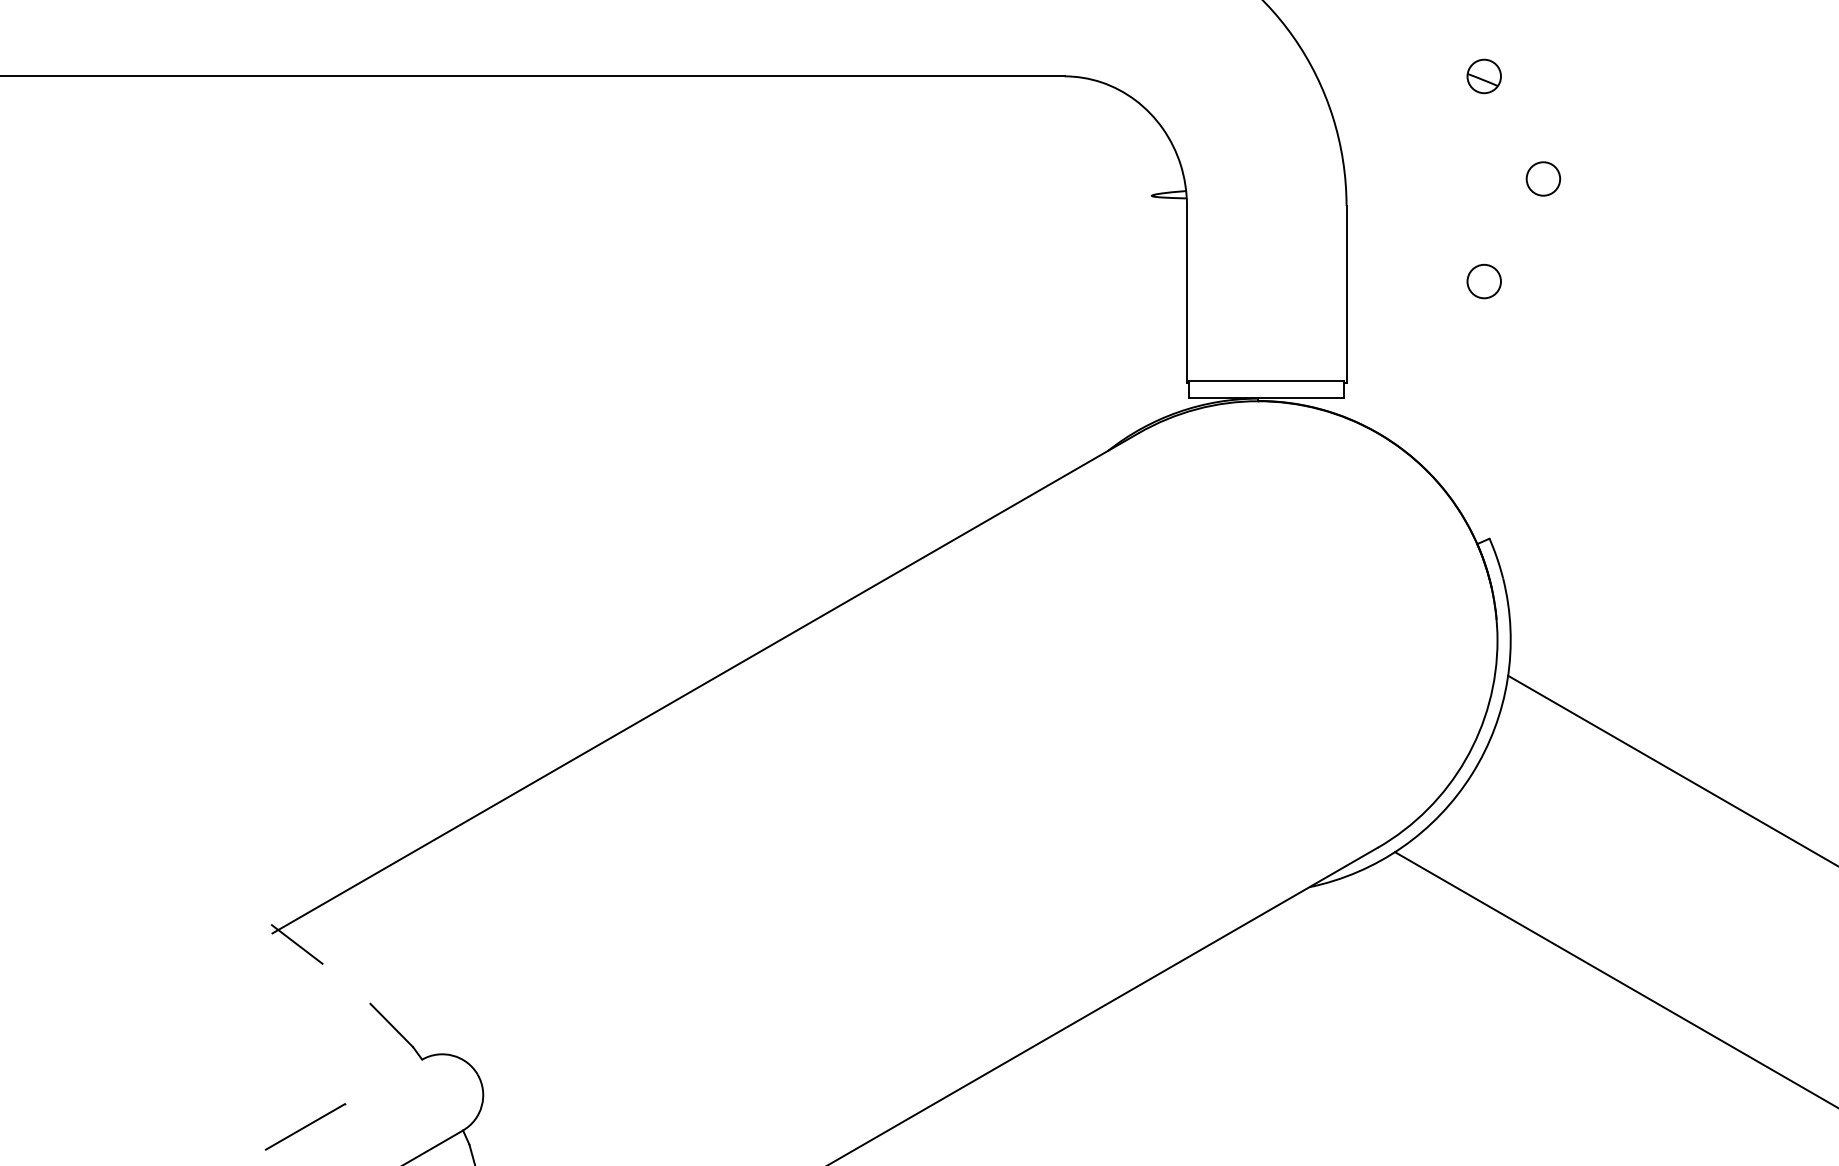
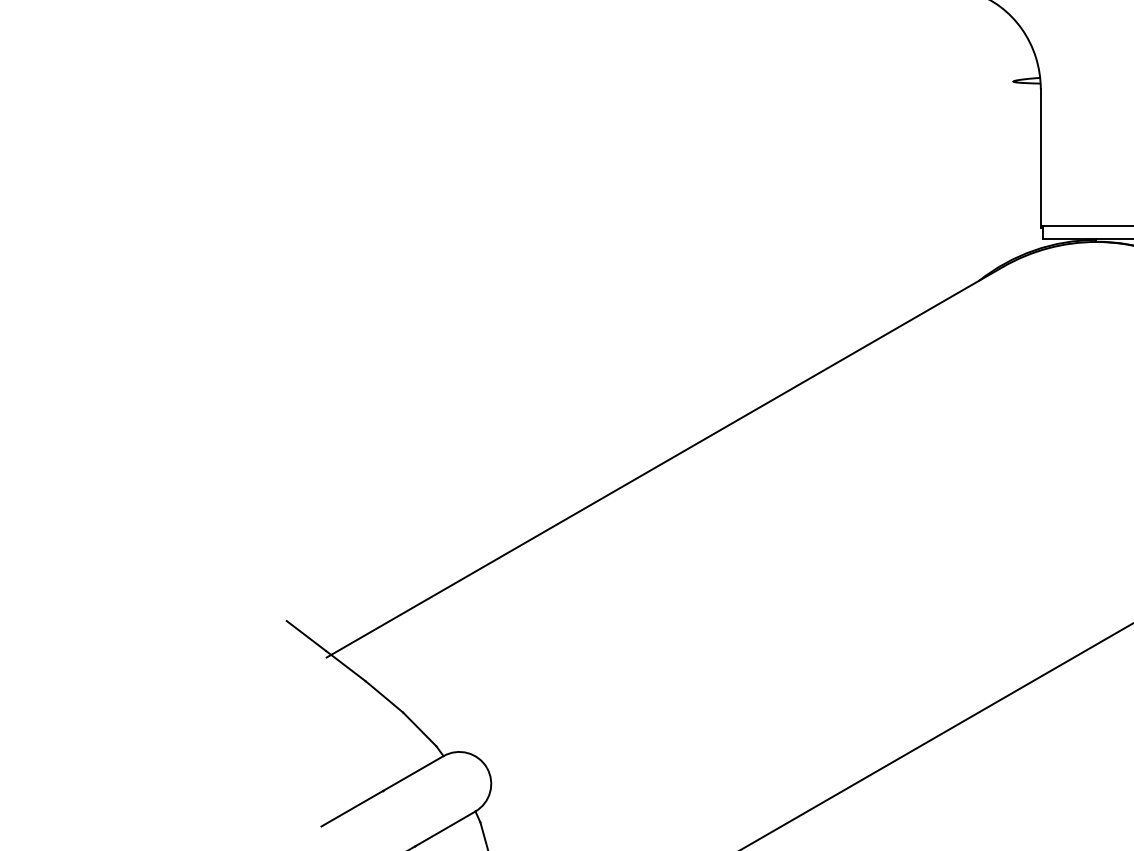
line: (246, 905) -> (306, 635), added
line: (346, 983) -> (384, 696), added
line: (382, 1081) -> (412, 773), added

